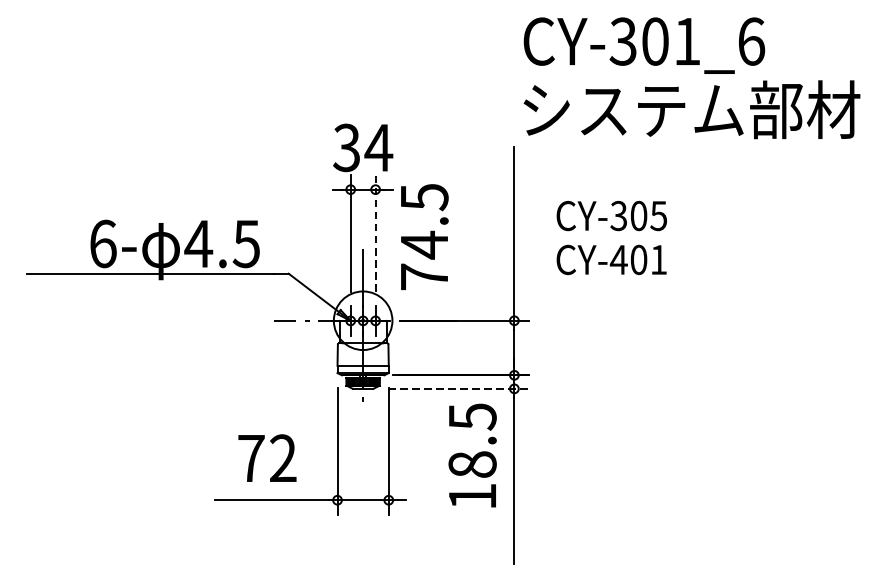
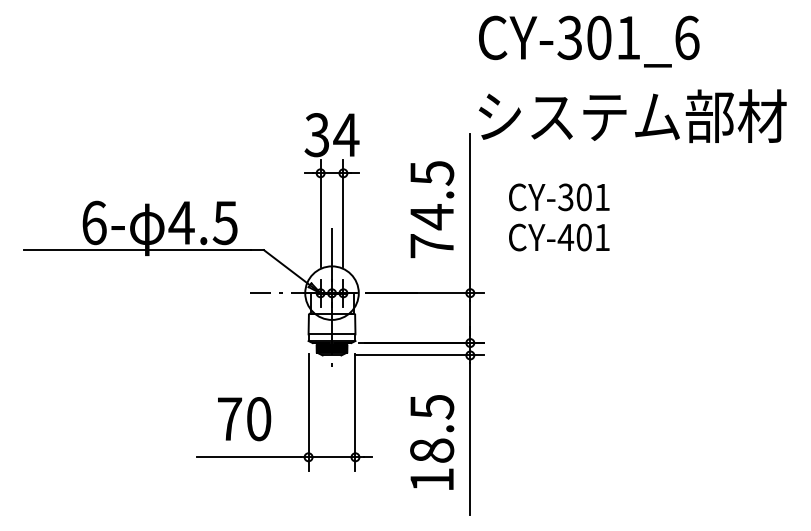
text: (691, 110) -> (632, 116), moved
text: (657, 216) -> (601, 197), CY-305 -> CY-301
line: (375, 232) -> (343, 212), dashed -> solid
text: (424, 236) -> (432, 209), moved
line: (458, 388) -> (419, 355), dashed -> solid
text: (473, 455) -> (432, 442), moved
text: (282, 458) -> (258, 419), 72 -> 70

